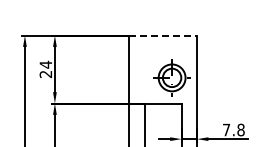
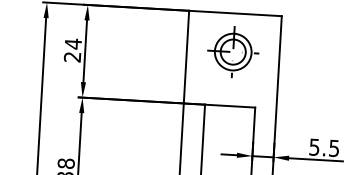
line: (163, 35) -> (235, 13), dashed -> solid
part: (171, 77) -> (232, 51), moved
text: (233, 129) -> (324, 147), 7.8 -> 5.5

